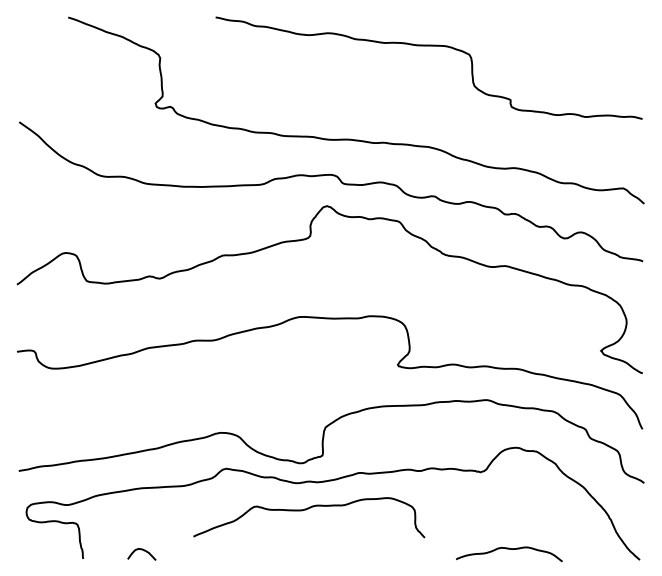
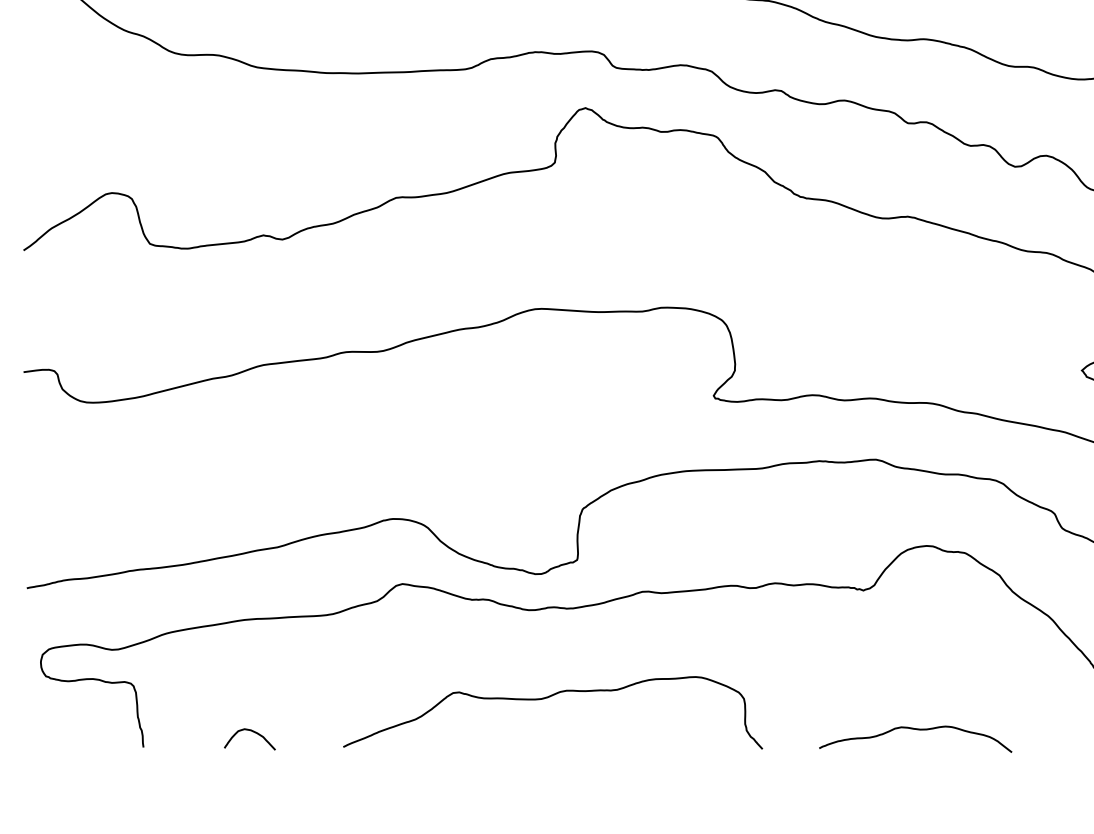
curve: (306, 510) -> (548, 699), moved

